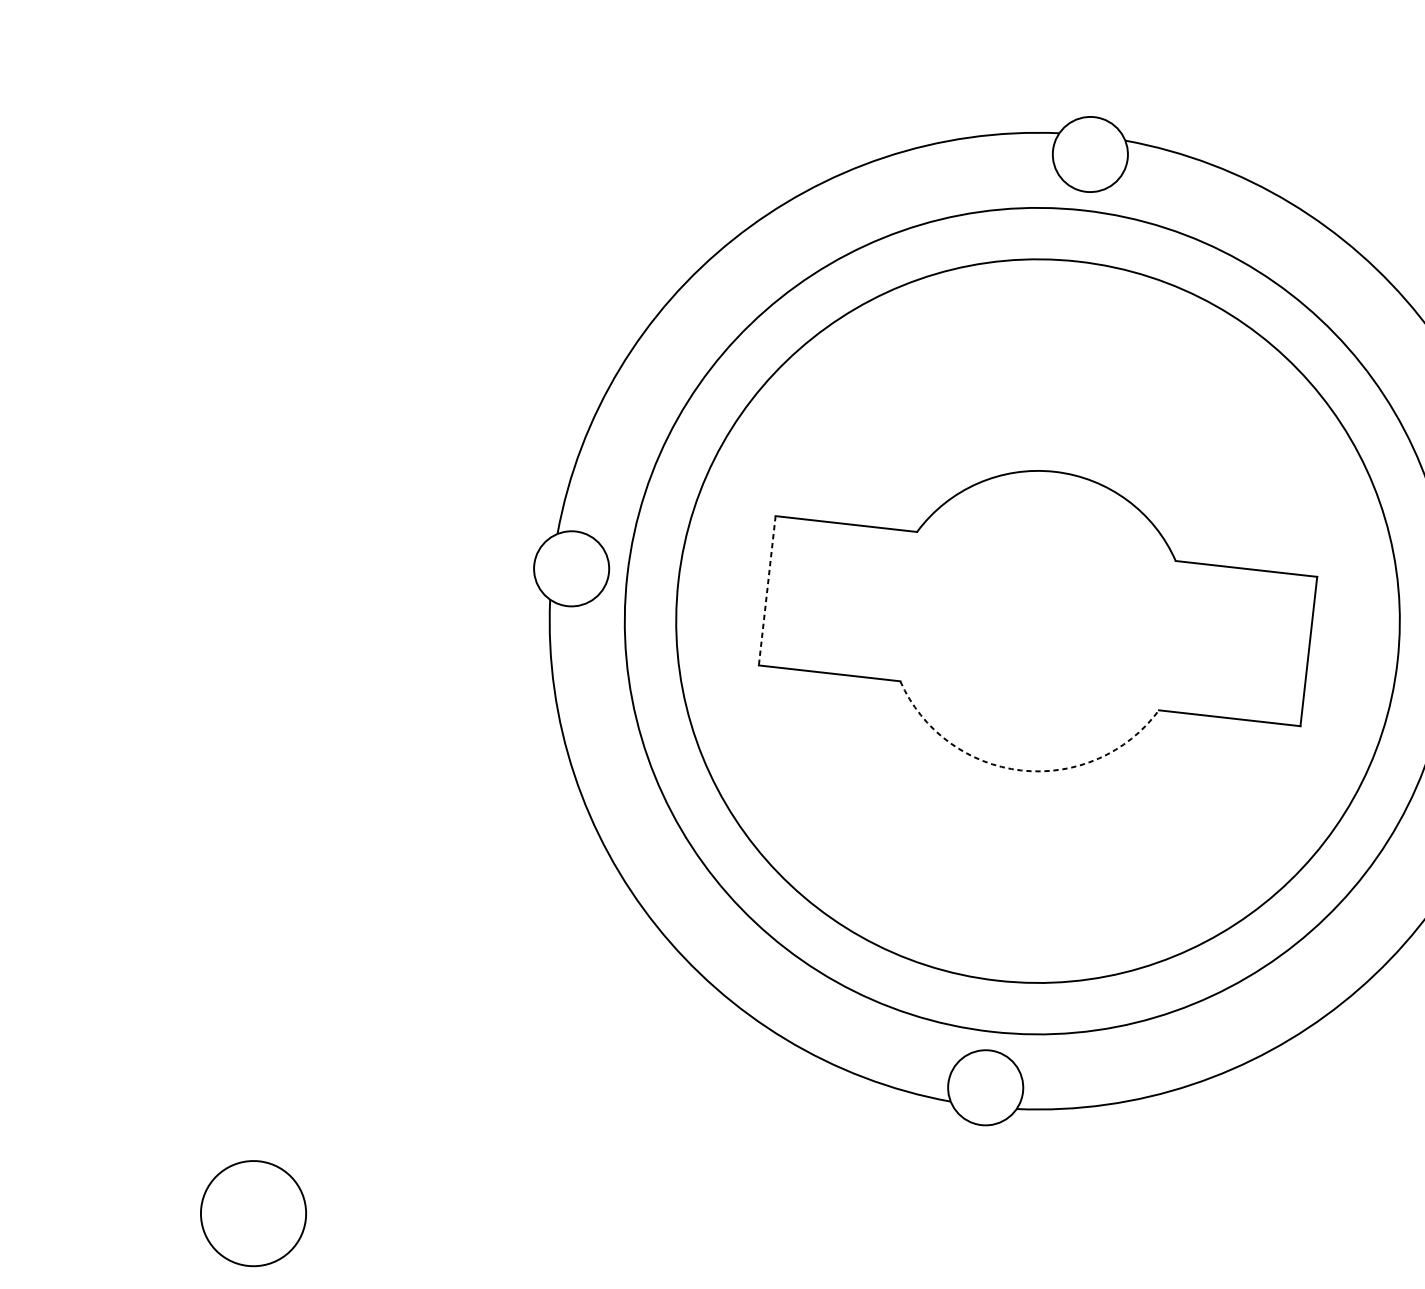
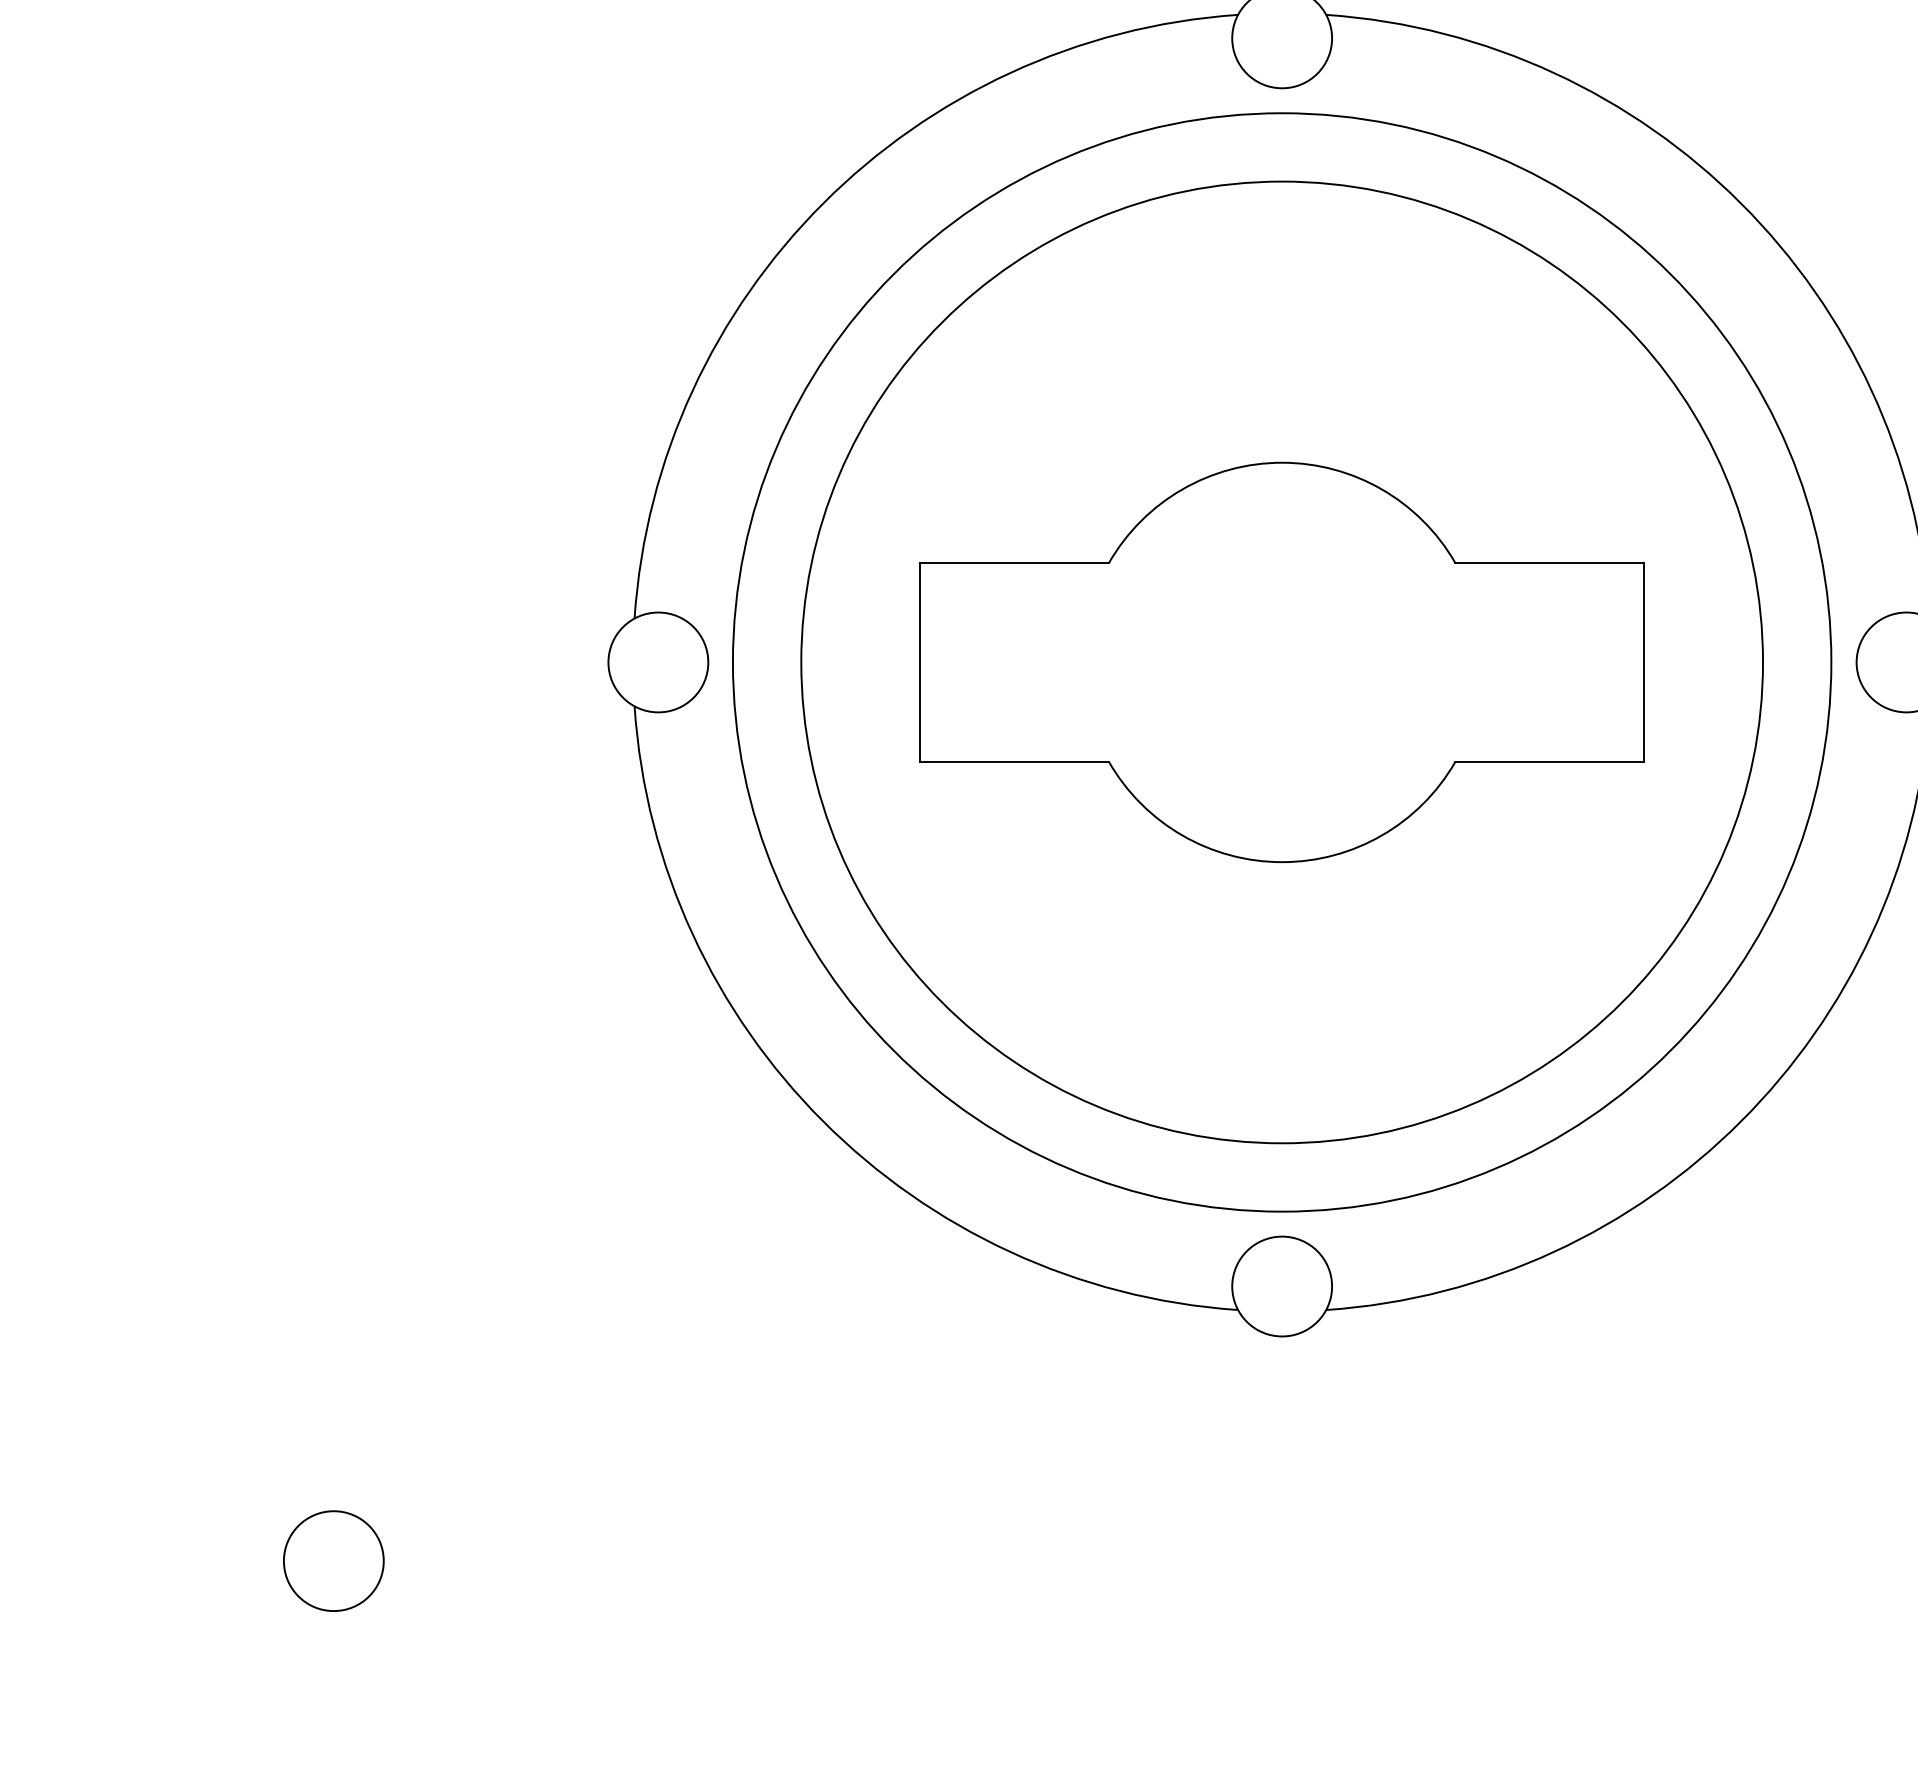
line: (766, 590) -> (919, 662), dashed -> solid
arc: (1021, 770) -> (1282, 862), dashed -> solid
circle: (253, 1213) -> (333, 1560), size x0.71

